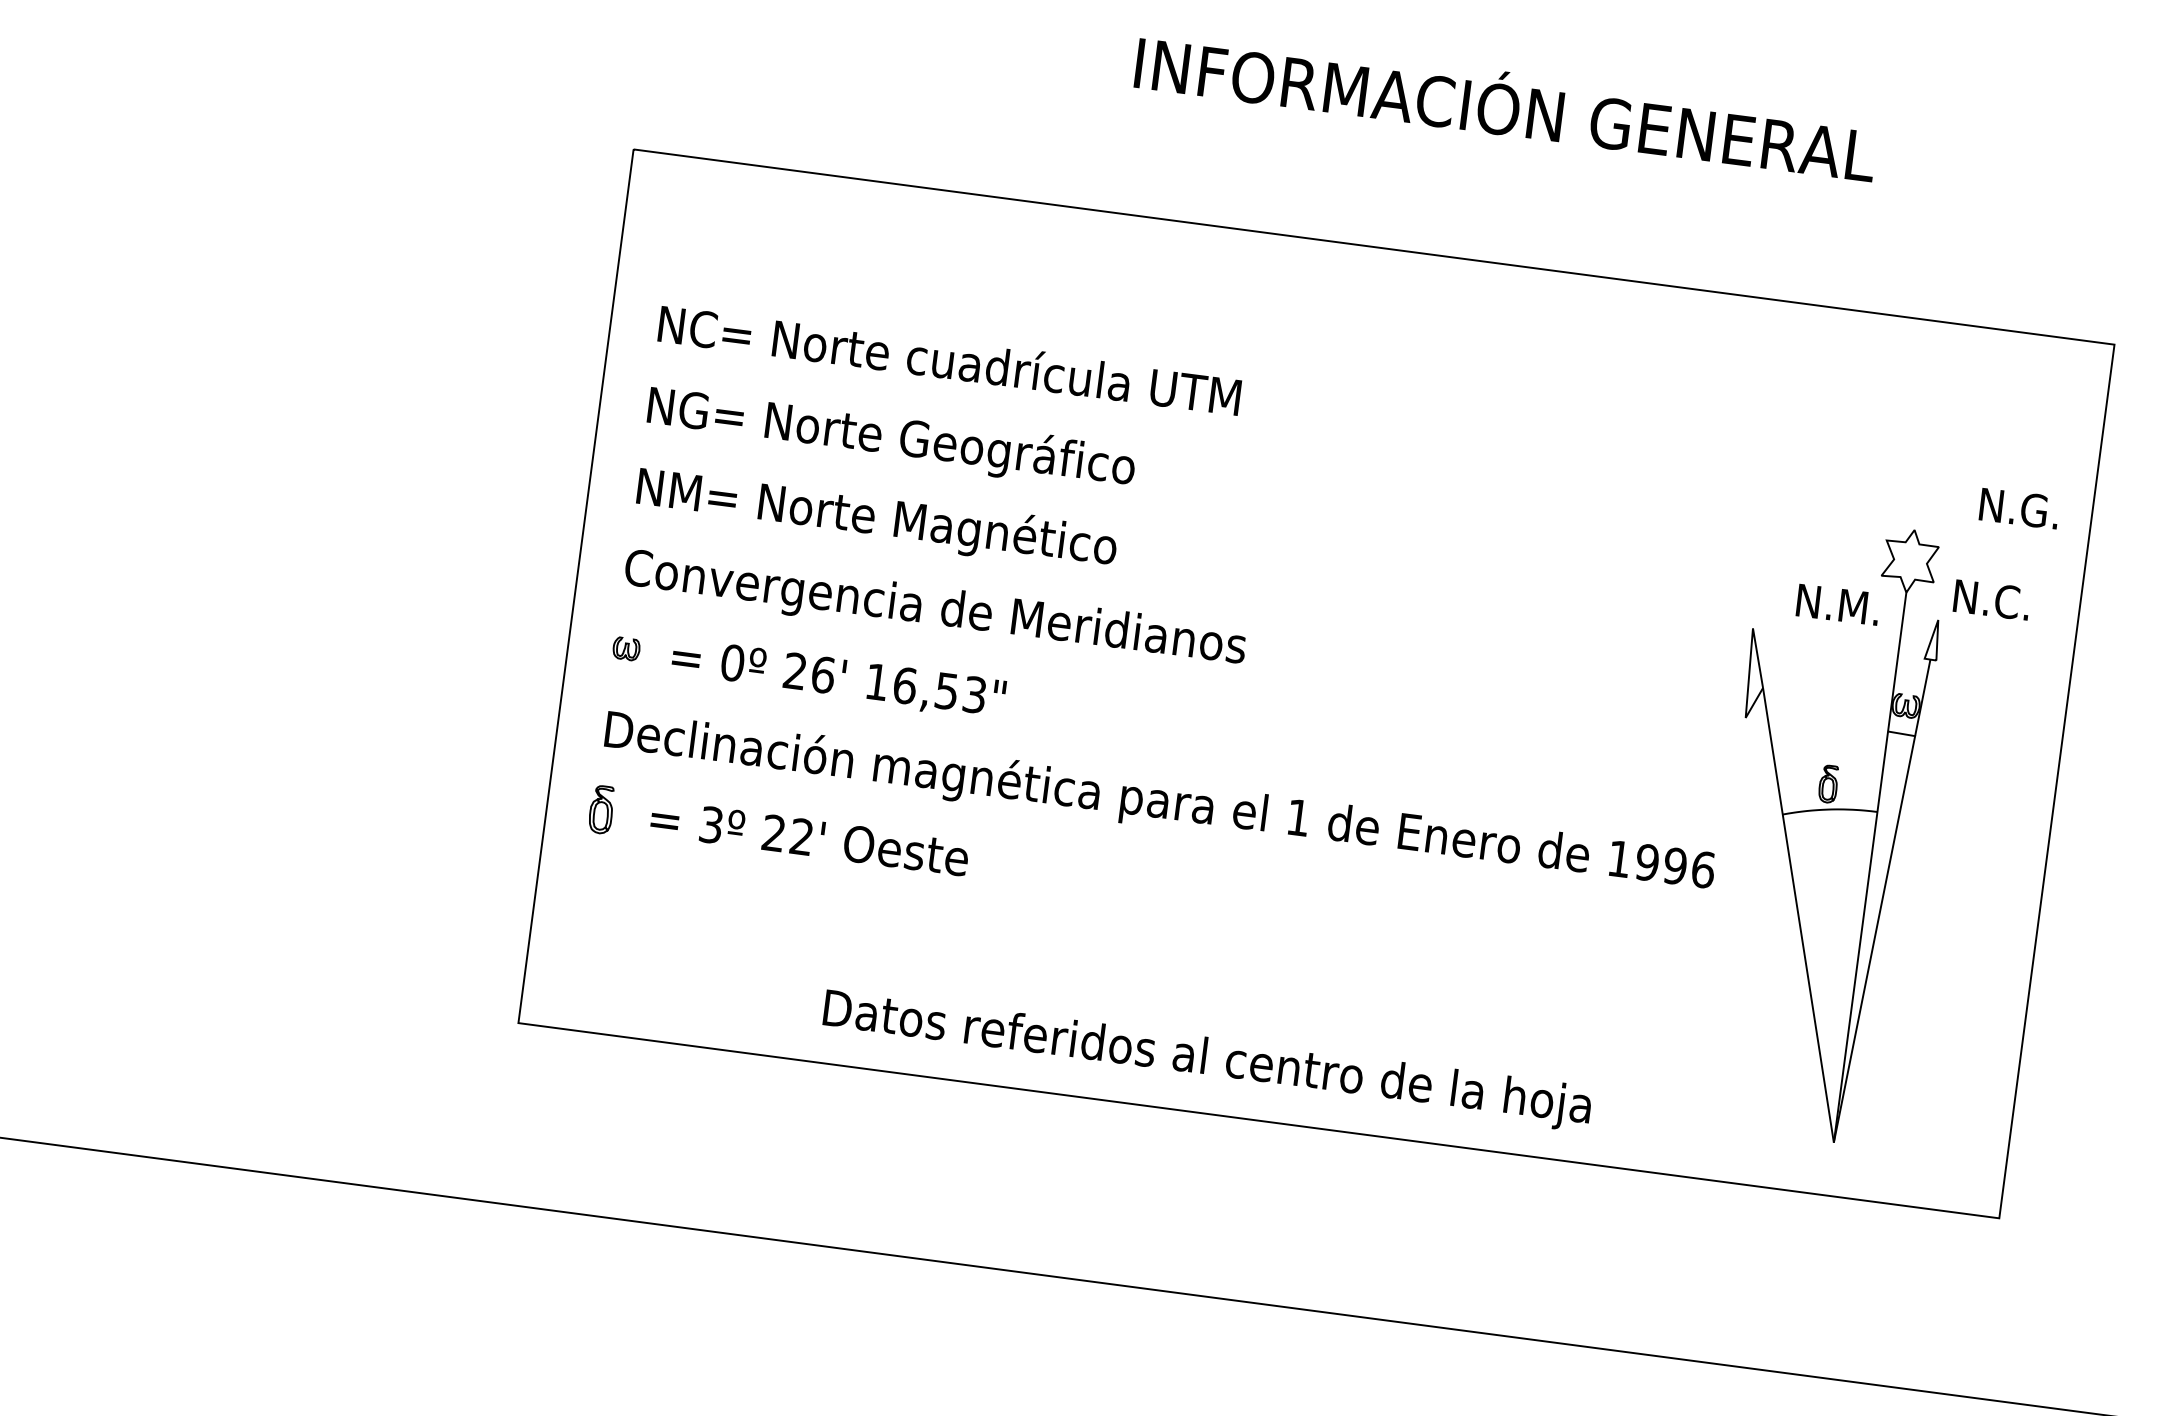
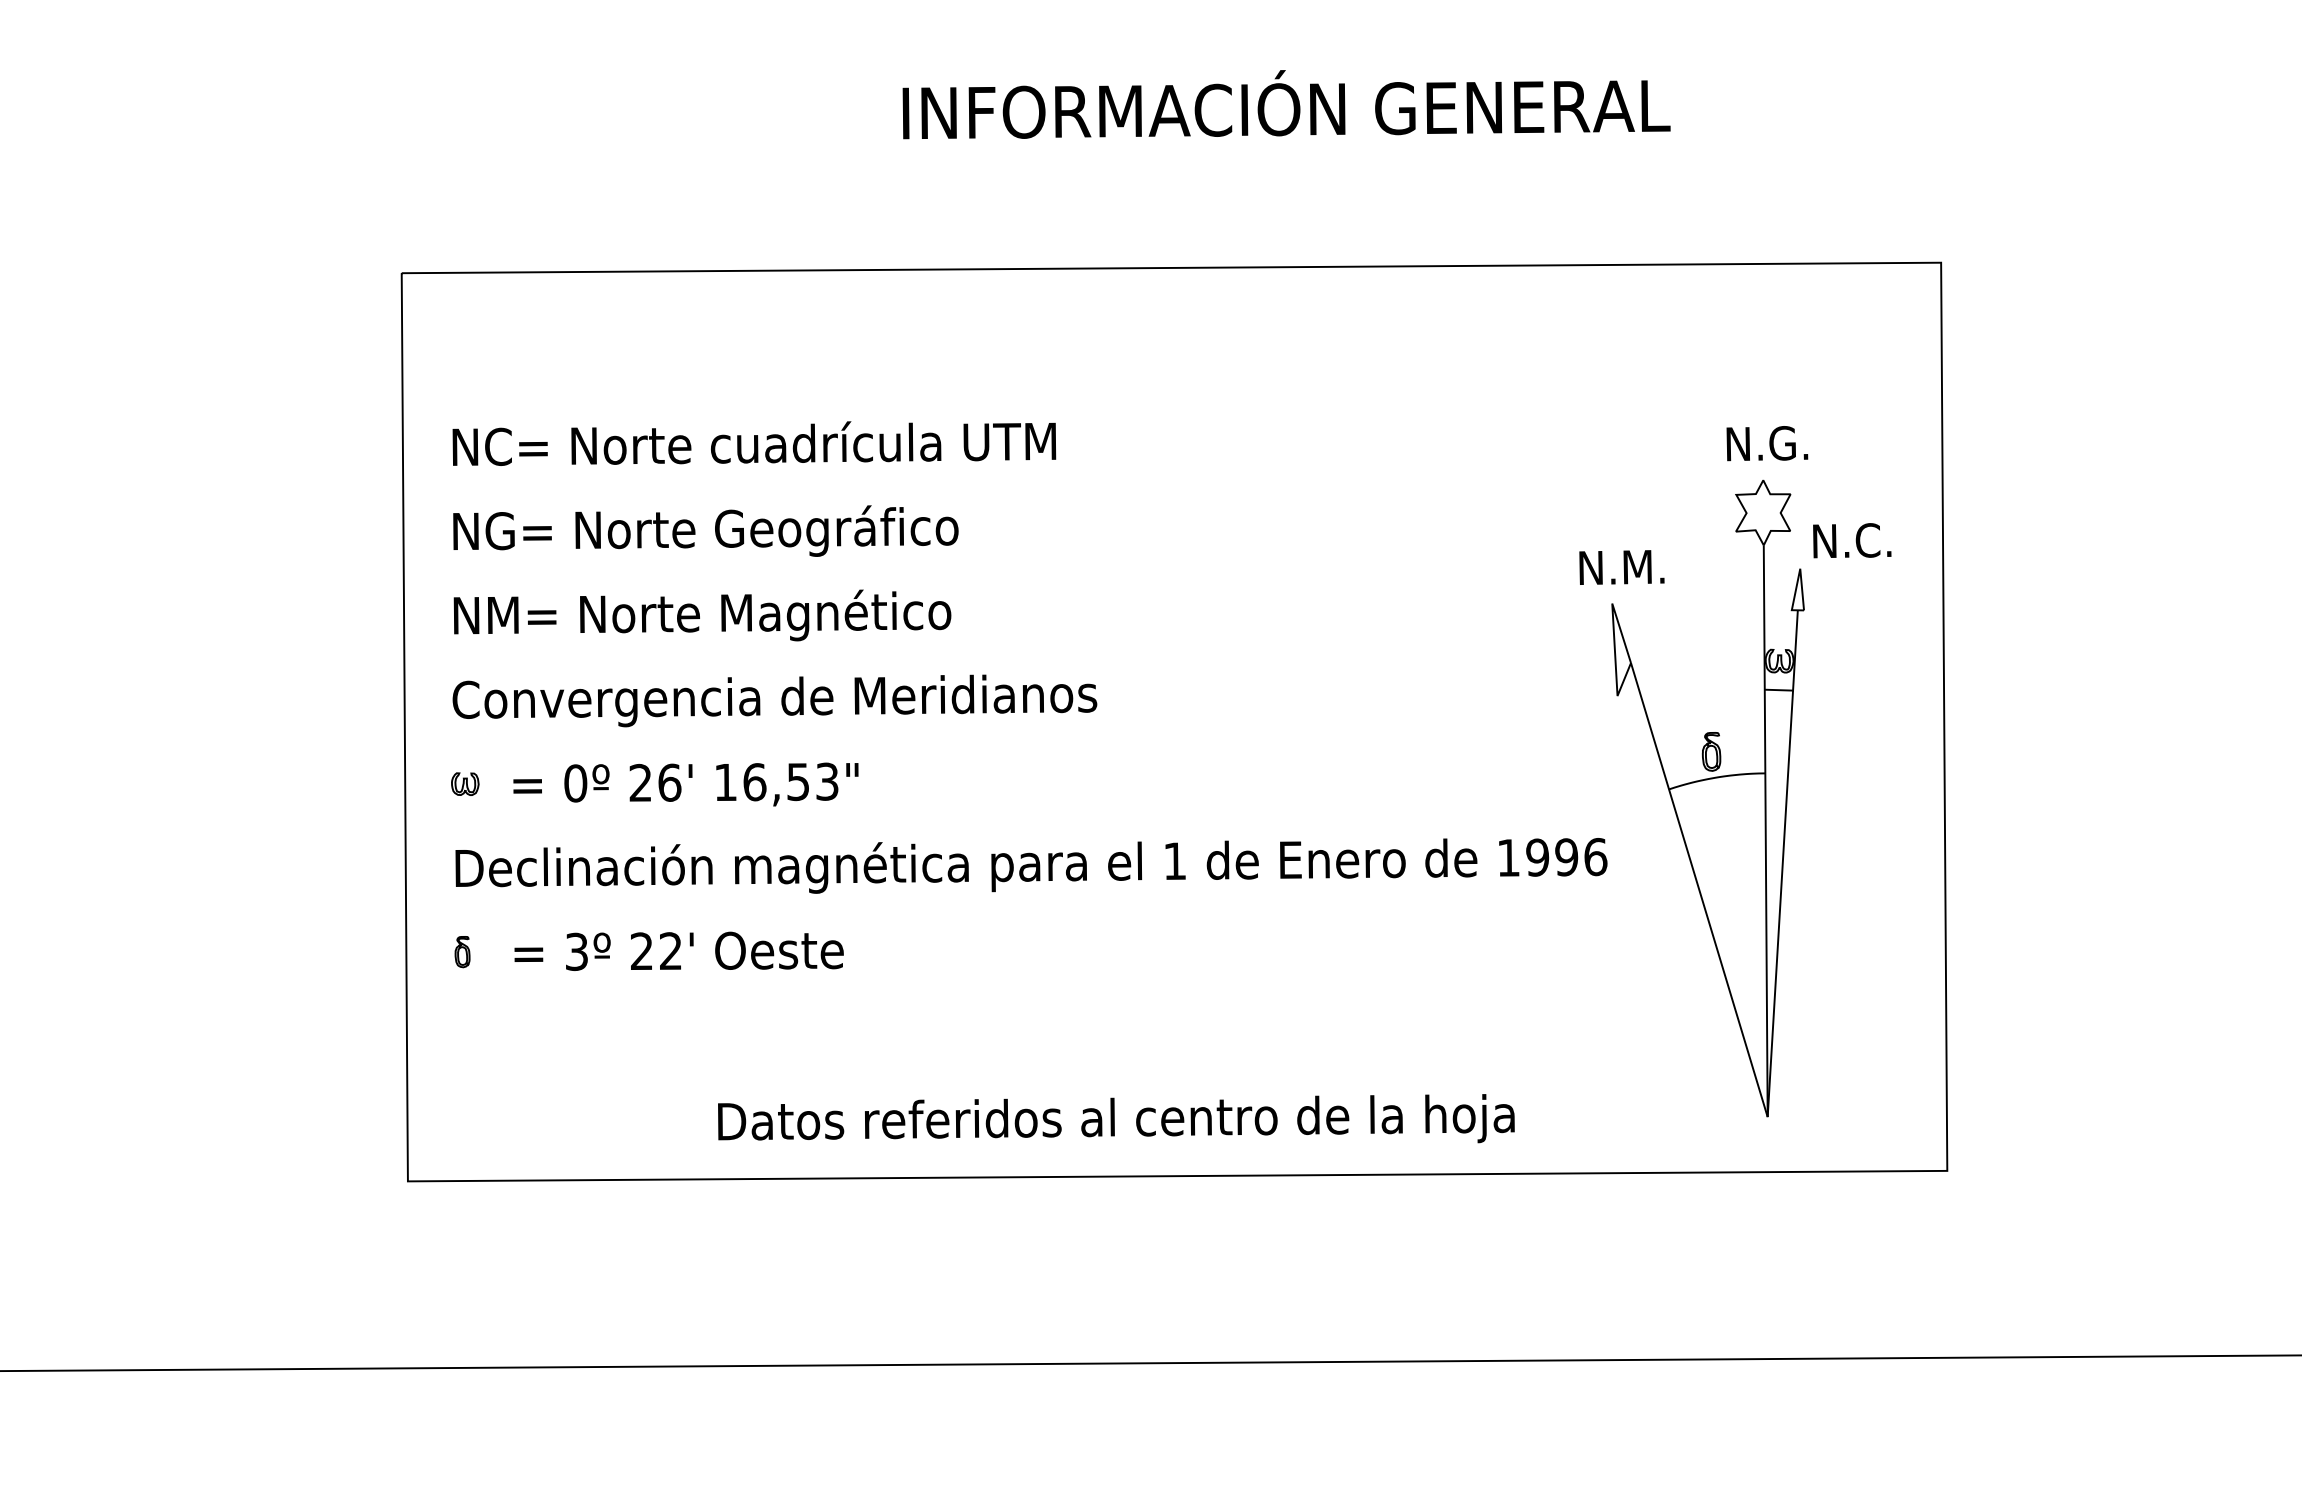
text: (2019, 508) -> (1767, 443), moved
text: (1837, 604) -> (1621, 567), moved
part: (601, 810) -> (462, 952), size x0.62

